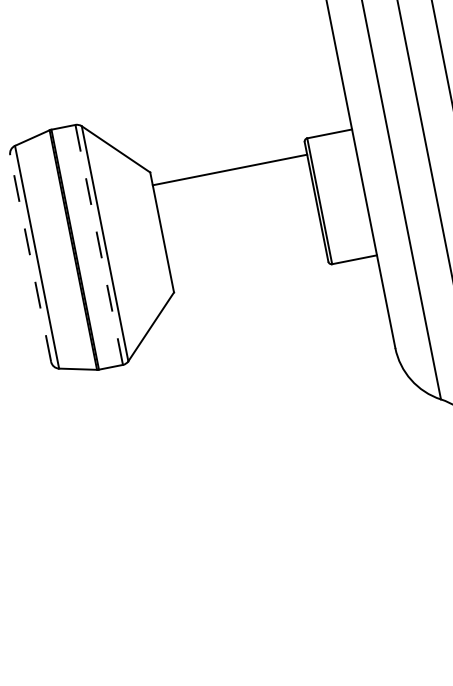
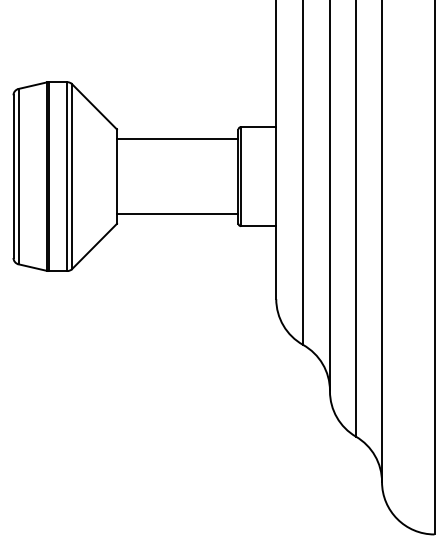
line: (99, 244) -> (67, 176), dashed -> solid
line: (30, 258) -> (13, 176), dashed -> solid
line: (248, 264) -> (177, 213), added

